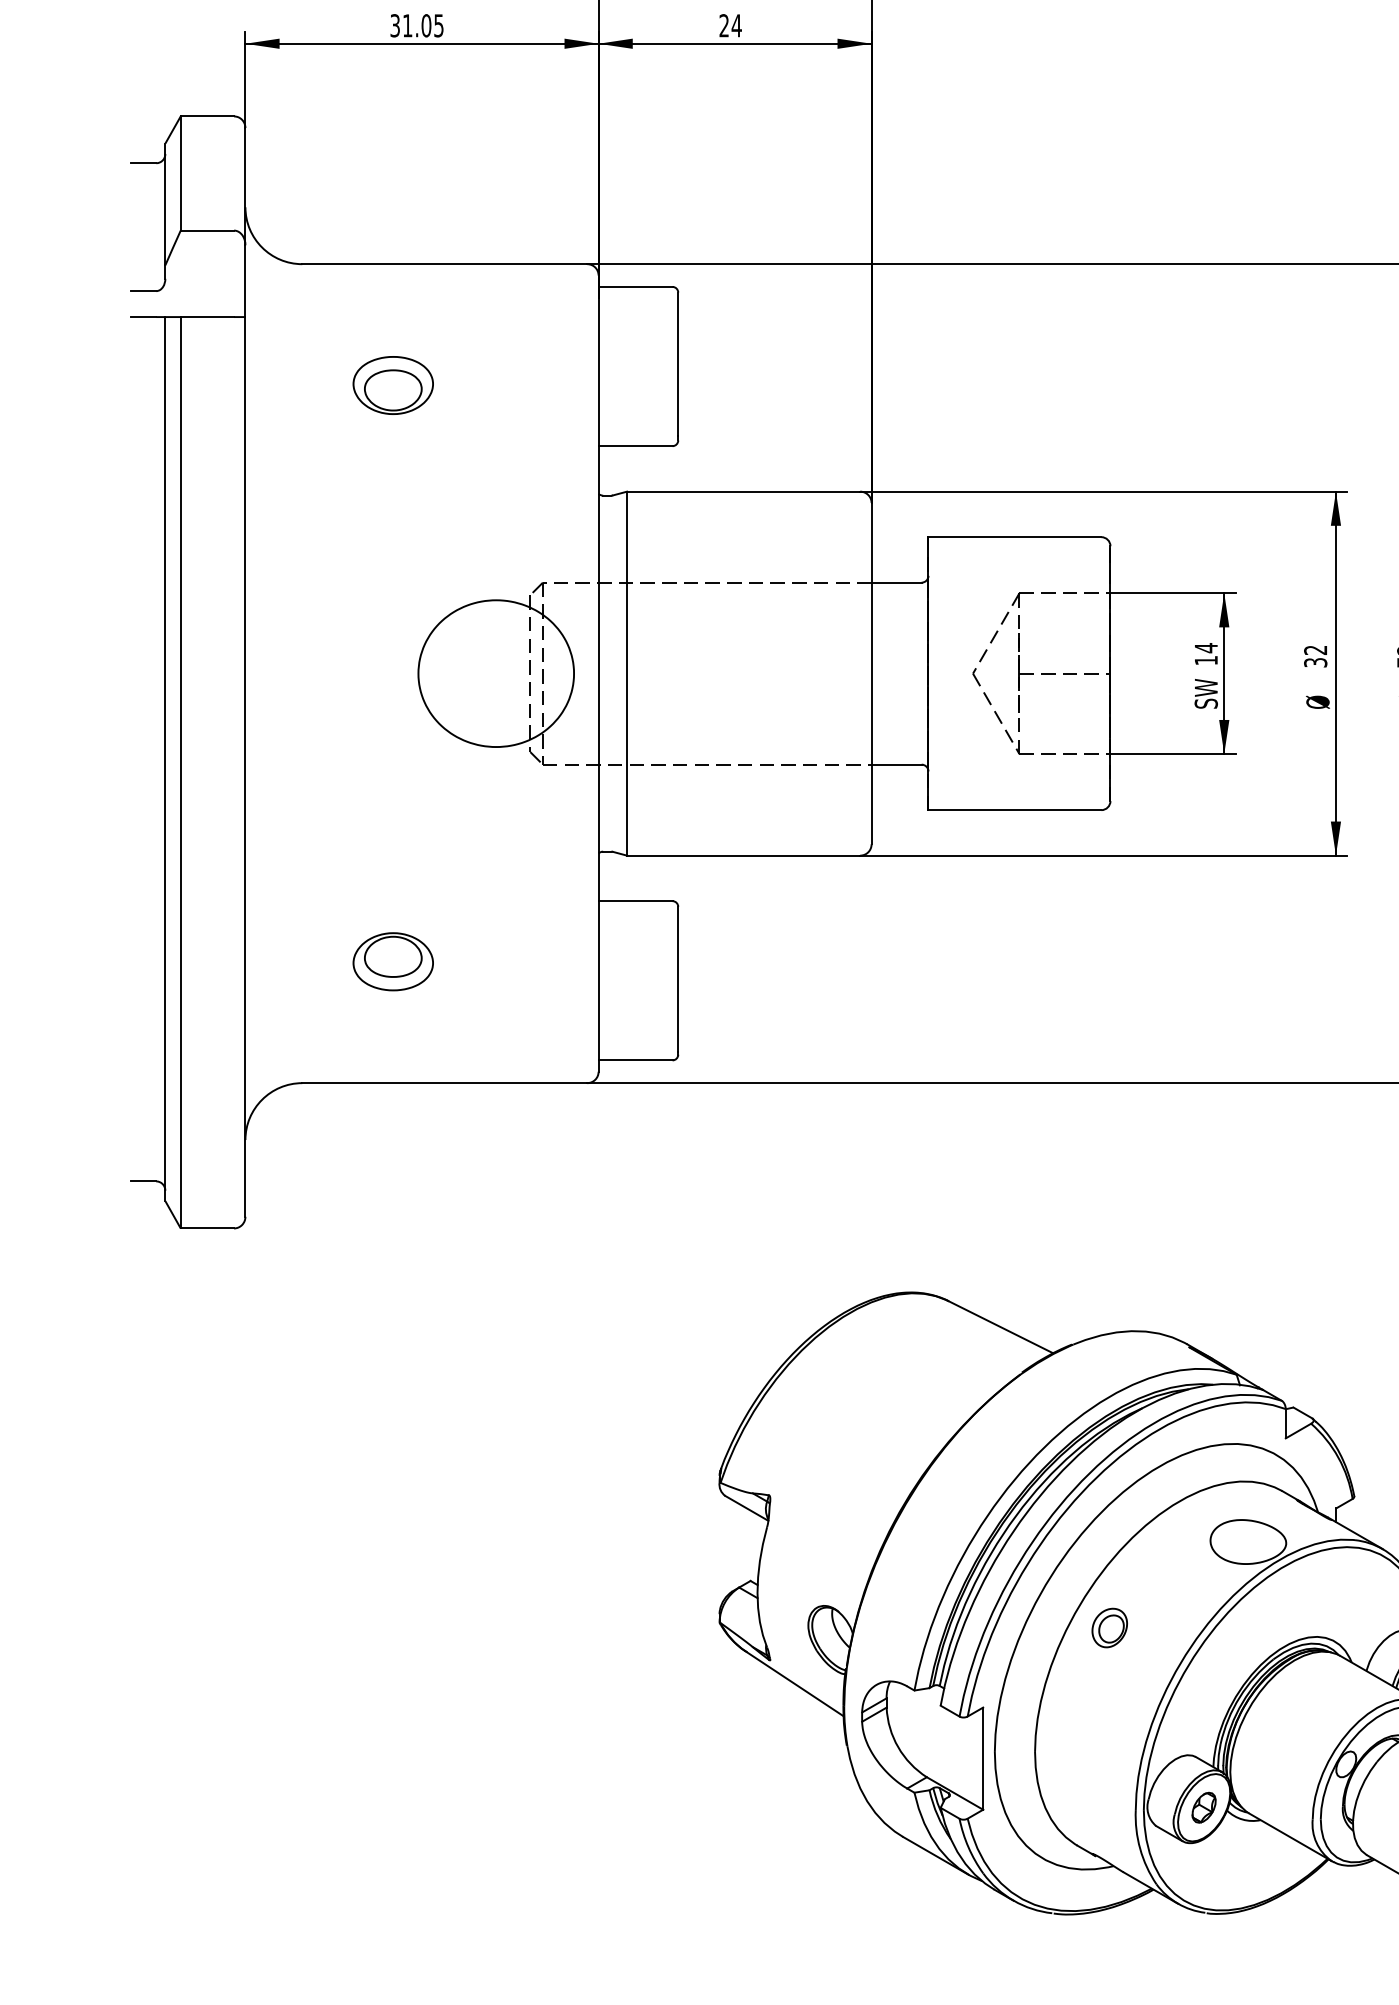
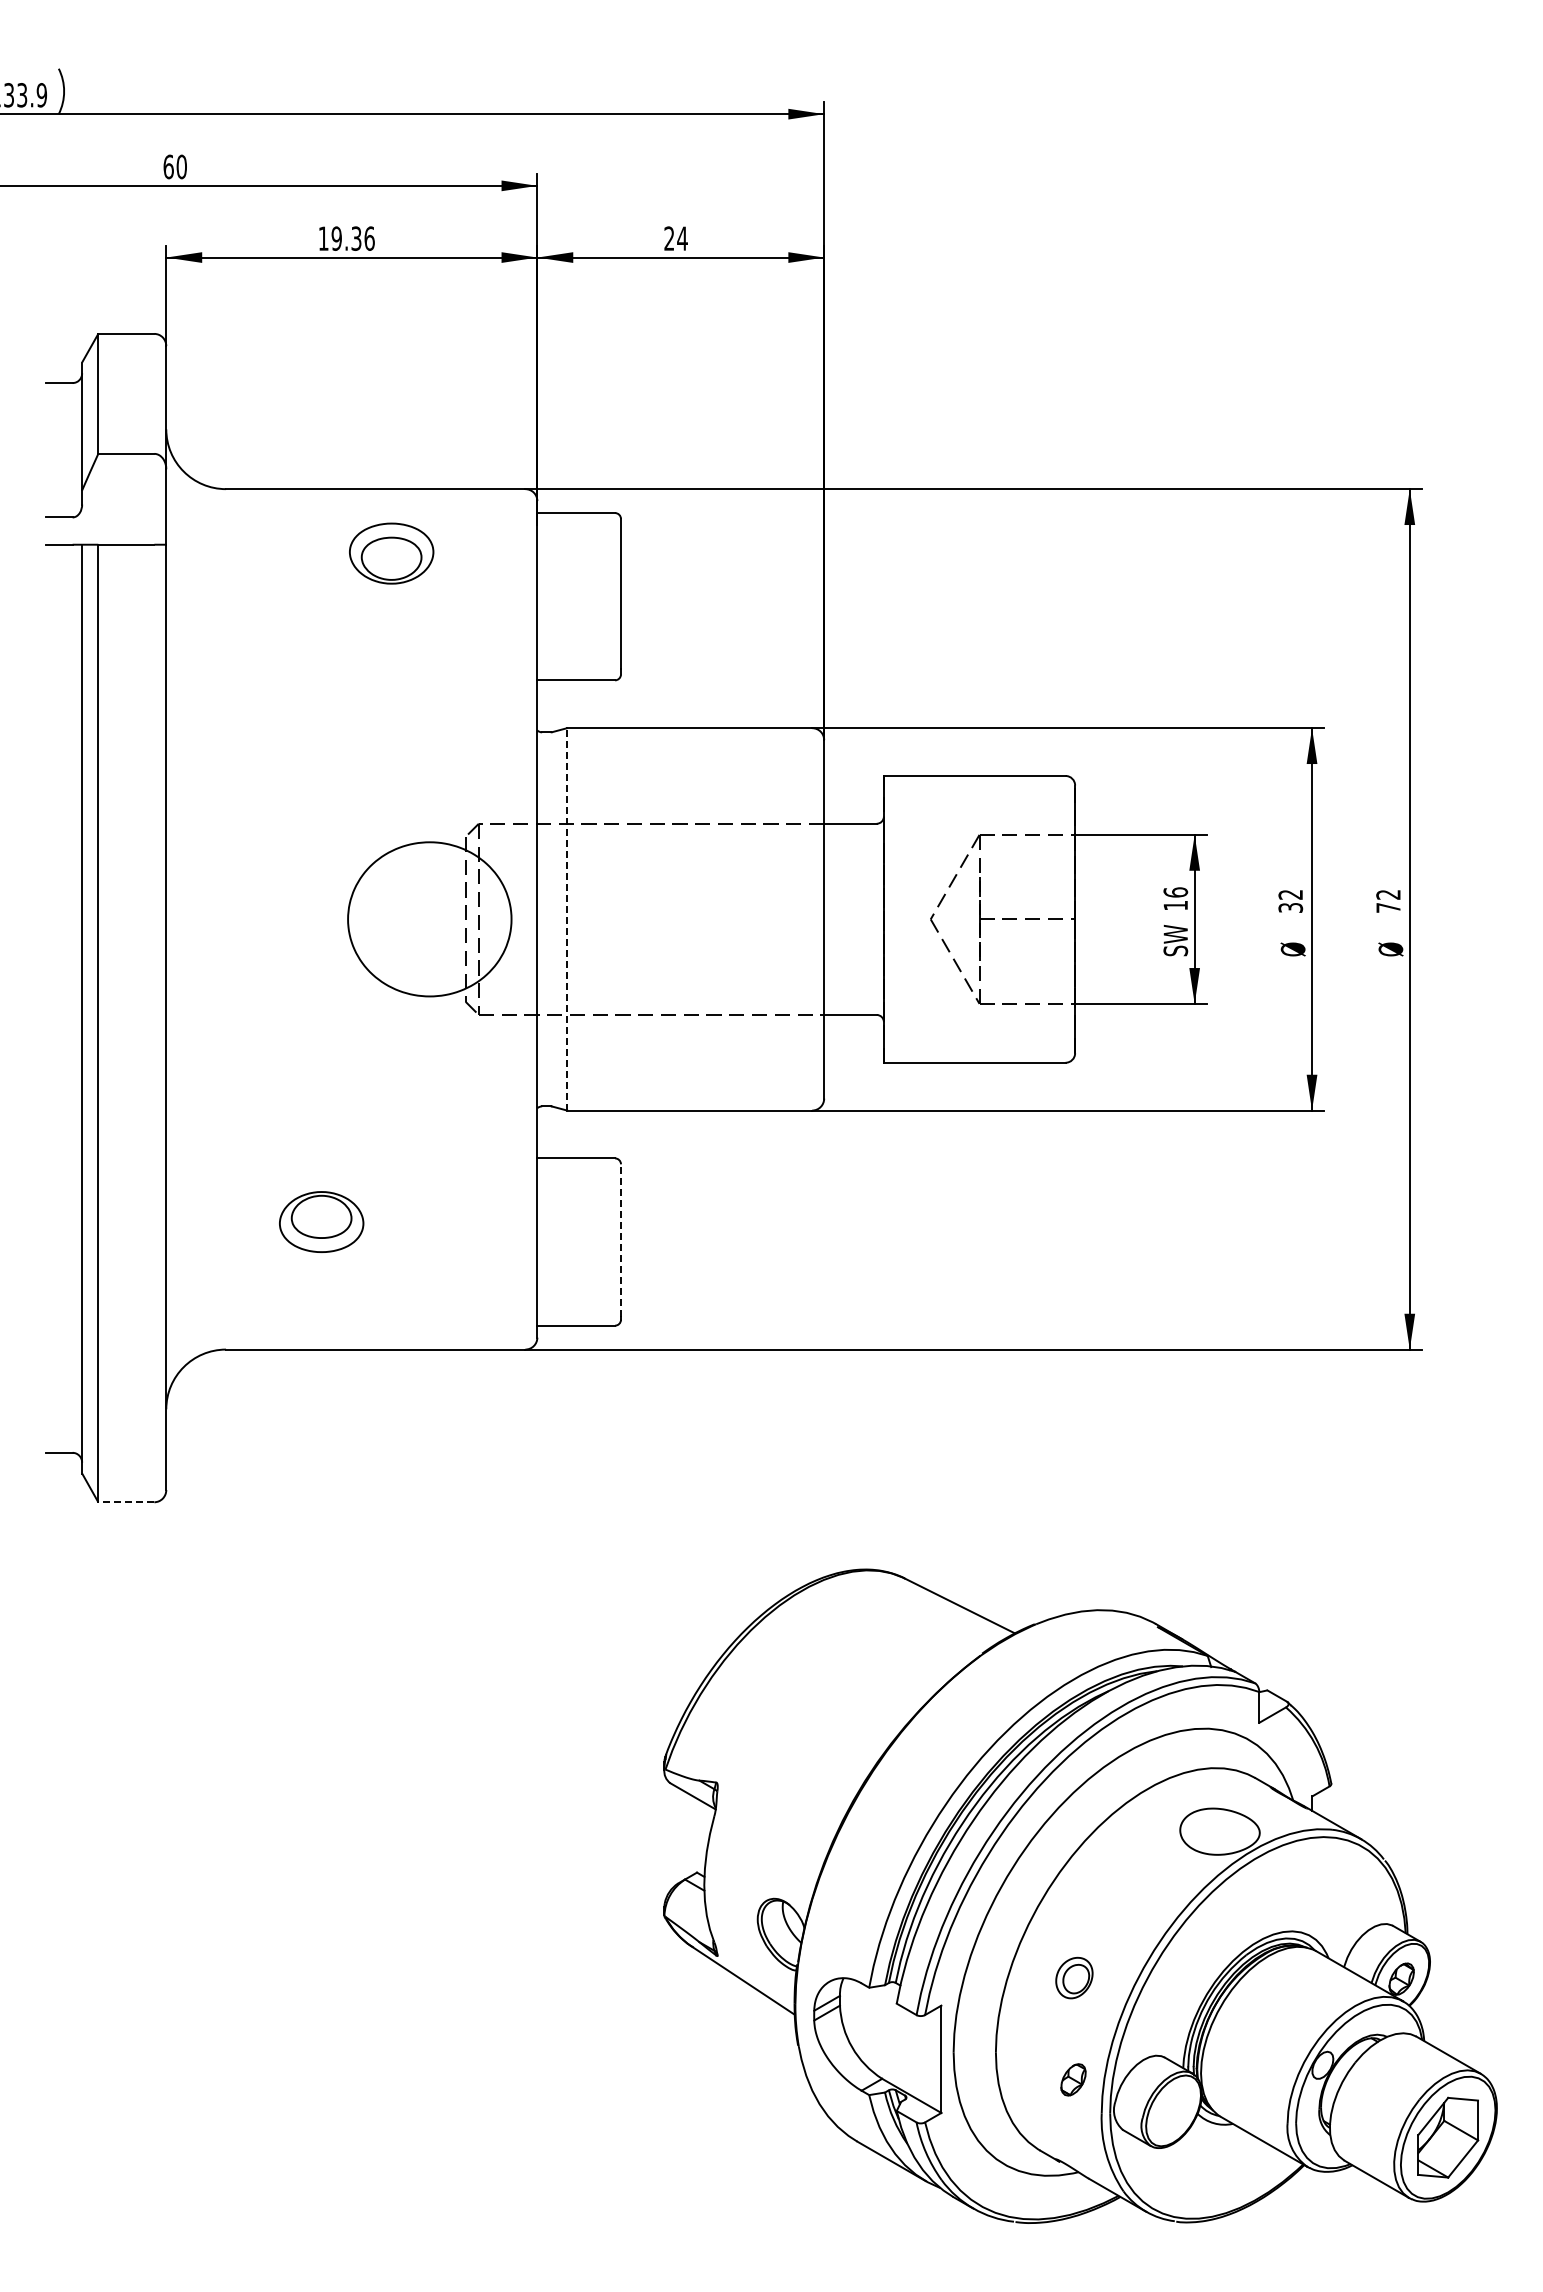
text: (416, 25) -> (346, 238), 31.05 -> 19.36
part: (393, 385) -> (391, 553), moved
text: (1206, 648) -> (1175, 892), 14 -> 16
line: (627, 672) -> (567, 918), solid -> dashed
line: (678, 979) -> (621, 1240), solid -> dashed
line: (206, 1228) -> (125, 1502), solid -> dashed
part: (1109, 1627) -> (1074, 1977), moved
part: (1204, 1807) -> (1073, 2079), moved

